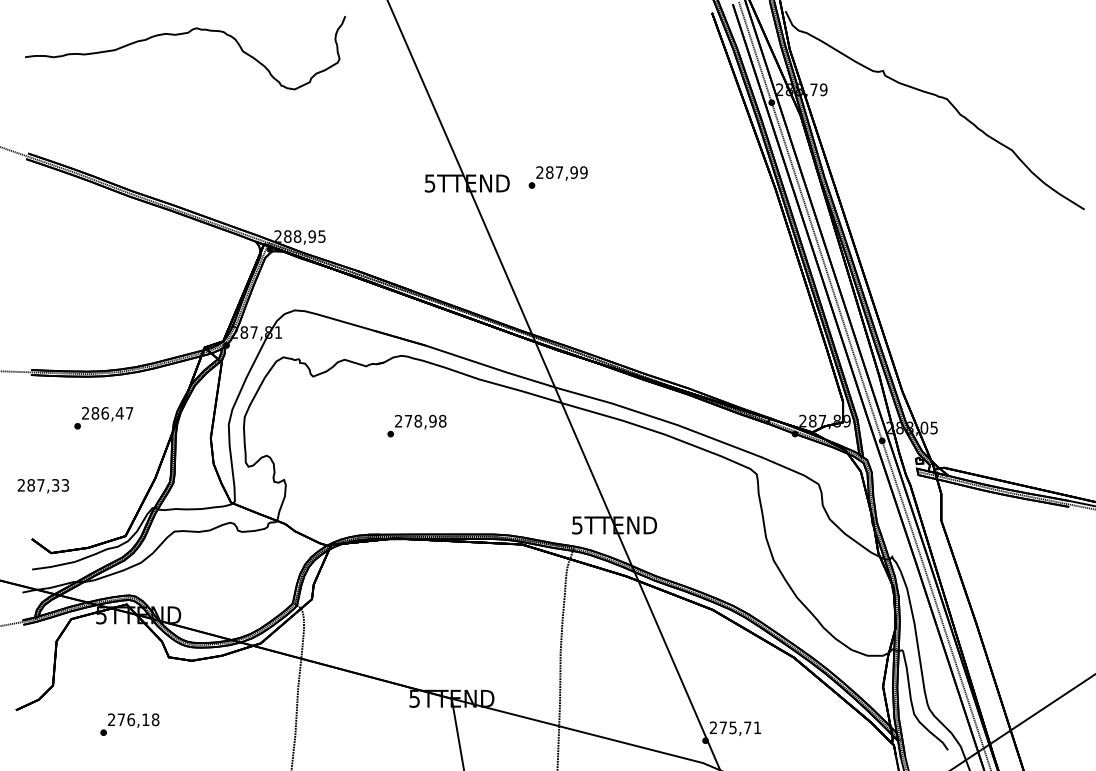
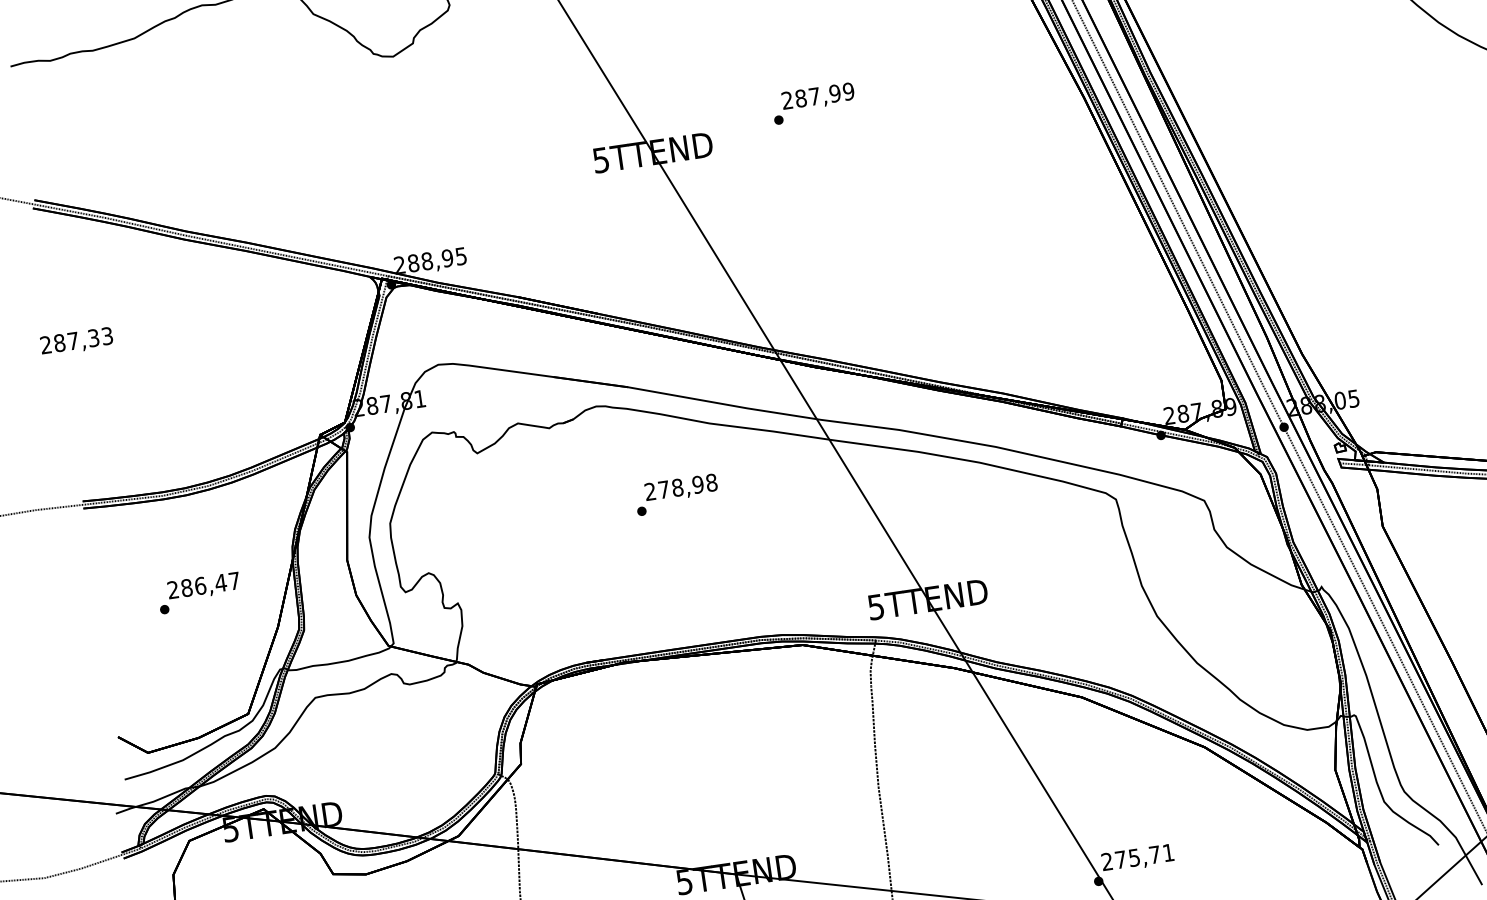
text: (557, 177) -> (812, 103), moved
text: (103, 418) -> (199, 593), moved
text: (416, 425) -> (676, 494), moved
text: (42, 486) -> (75, 342), moved

